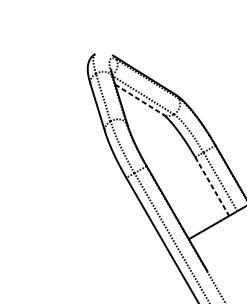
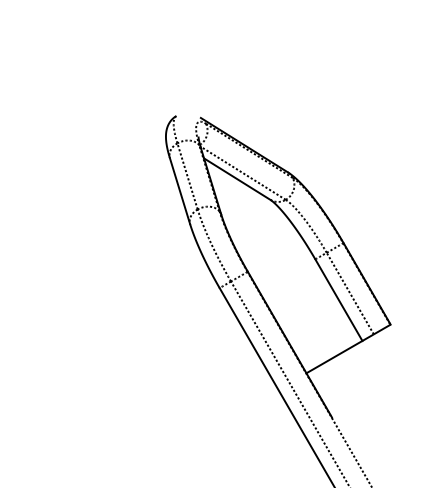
line: (139, 99) -> (237, 179), dashed -> solid
line: (212, 186) -> (339, 300), dashed -> solid

